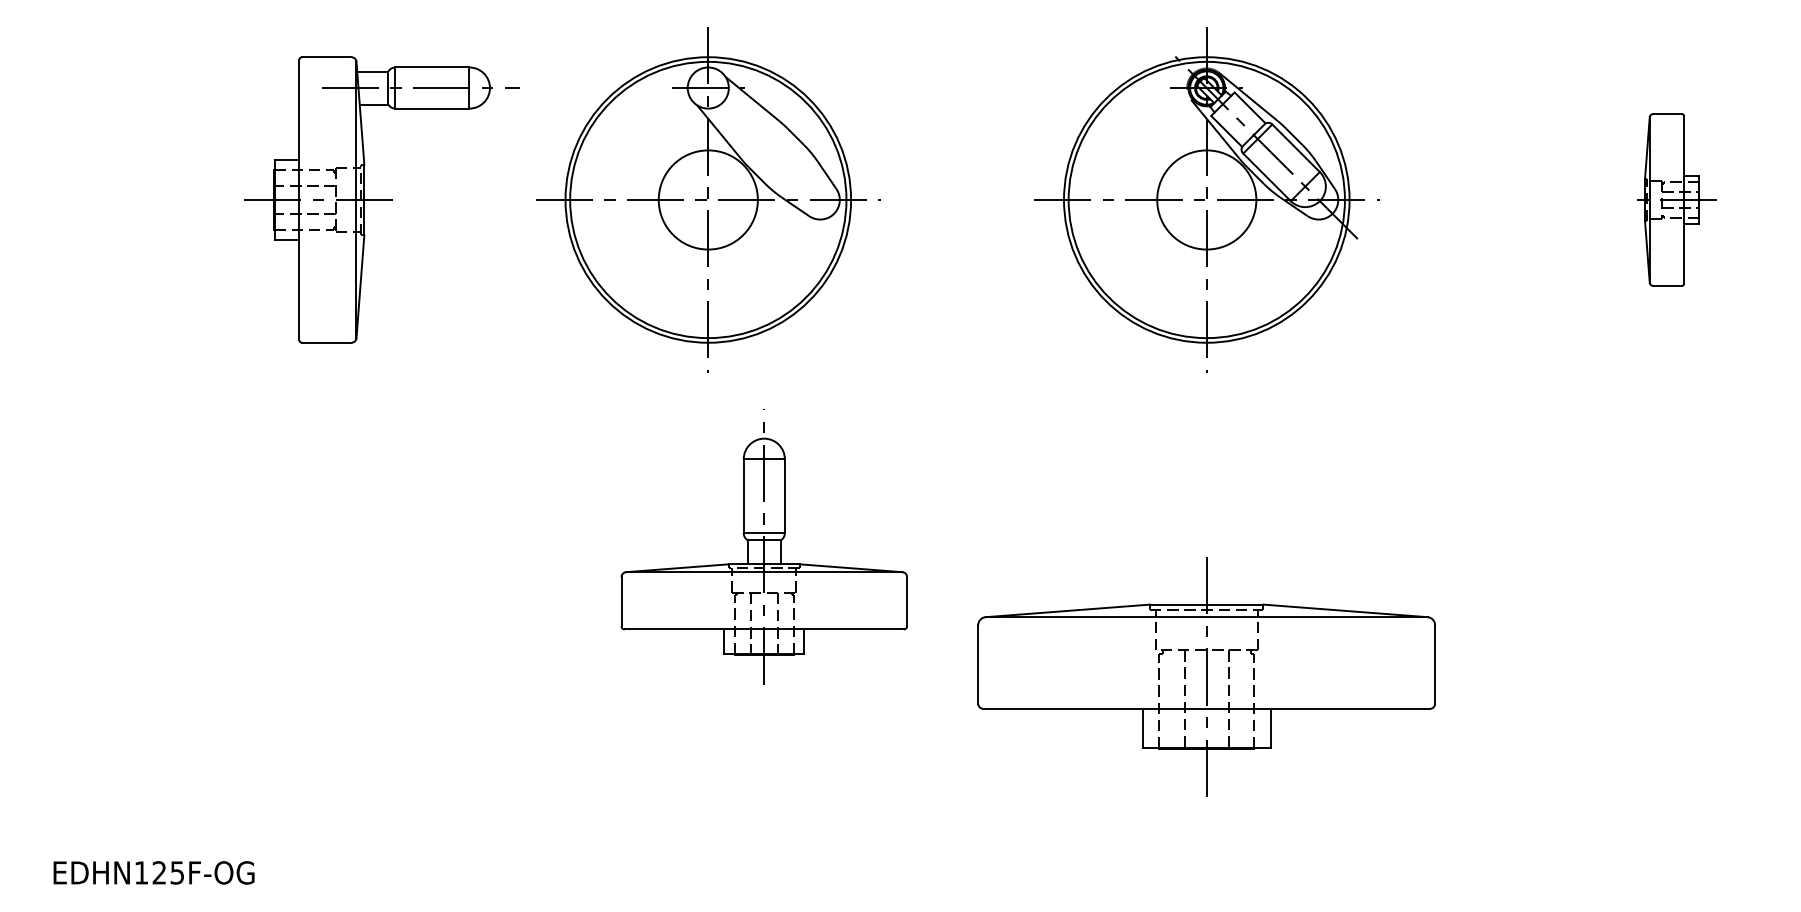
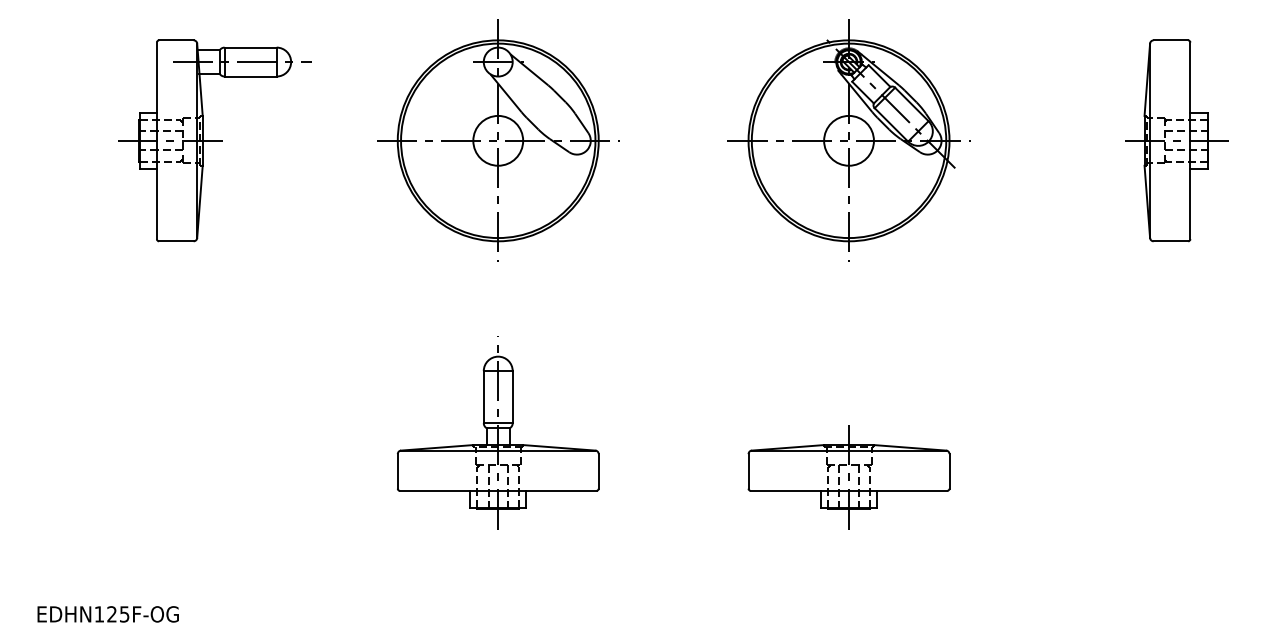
part: (381, 199) -> (214, 140), moved
circle: (707, 199) -> (497, 140), size x0.71
circle: (1206, 199) -> (848, 140), size x0.71
part: (1672, 199) -> (1176, 140), size x1.67
part: (763, 546) -> (497, 432), moved
part: (1206, 678) -> (848, 477), size x0.62

